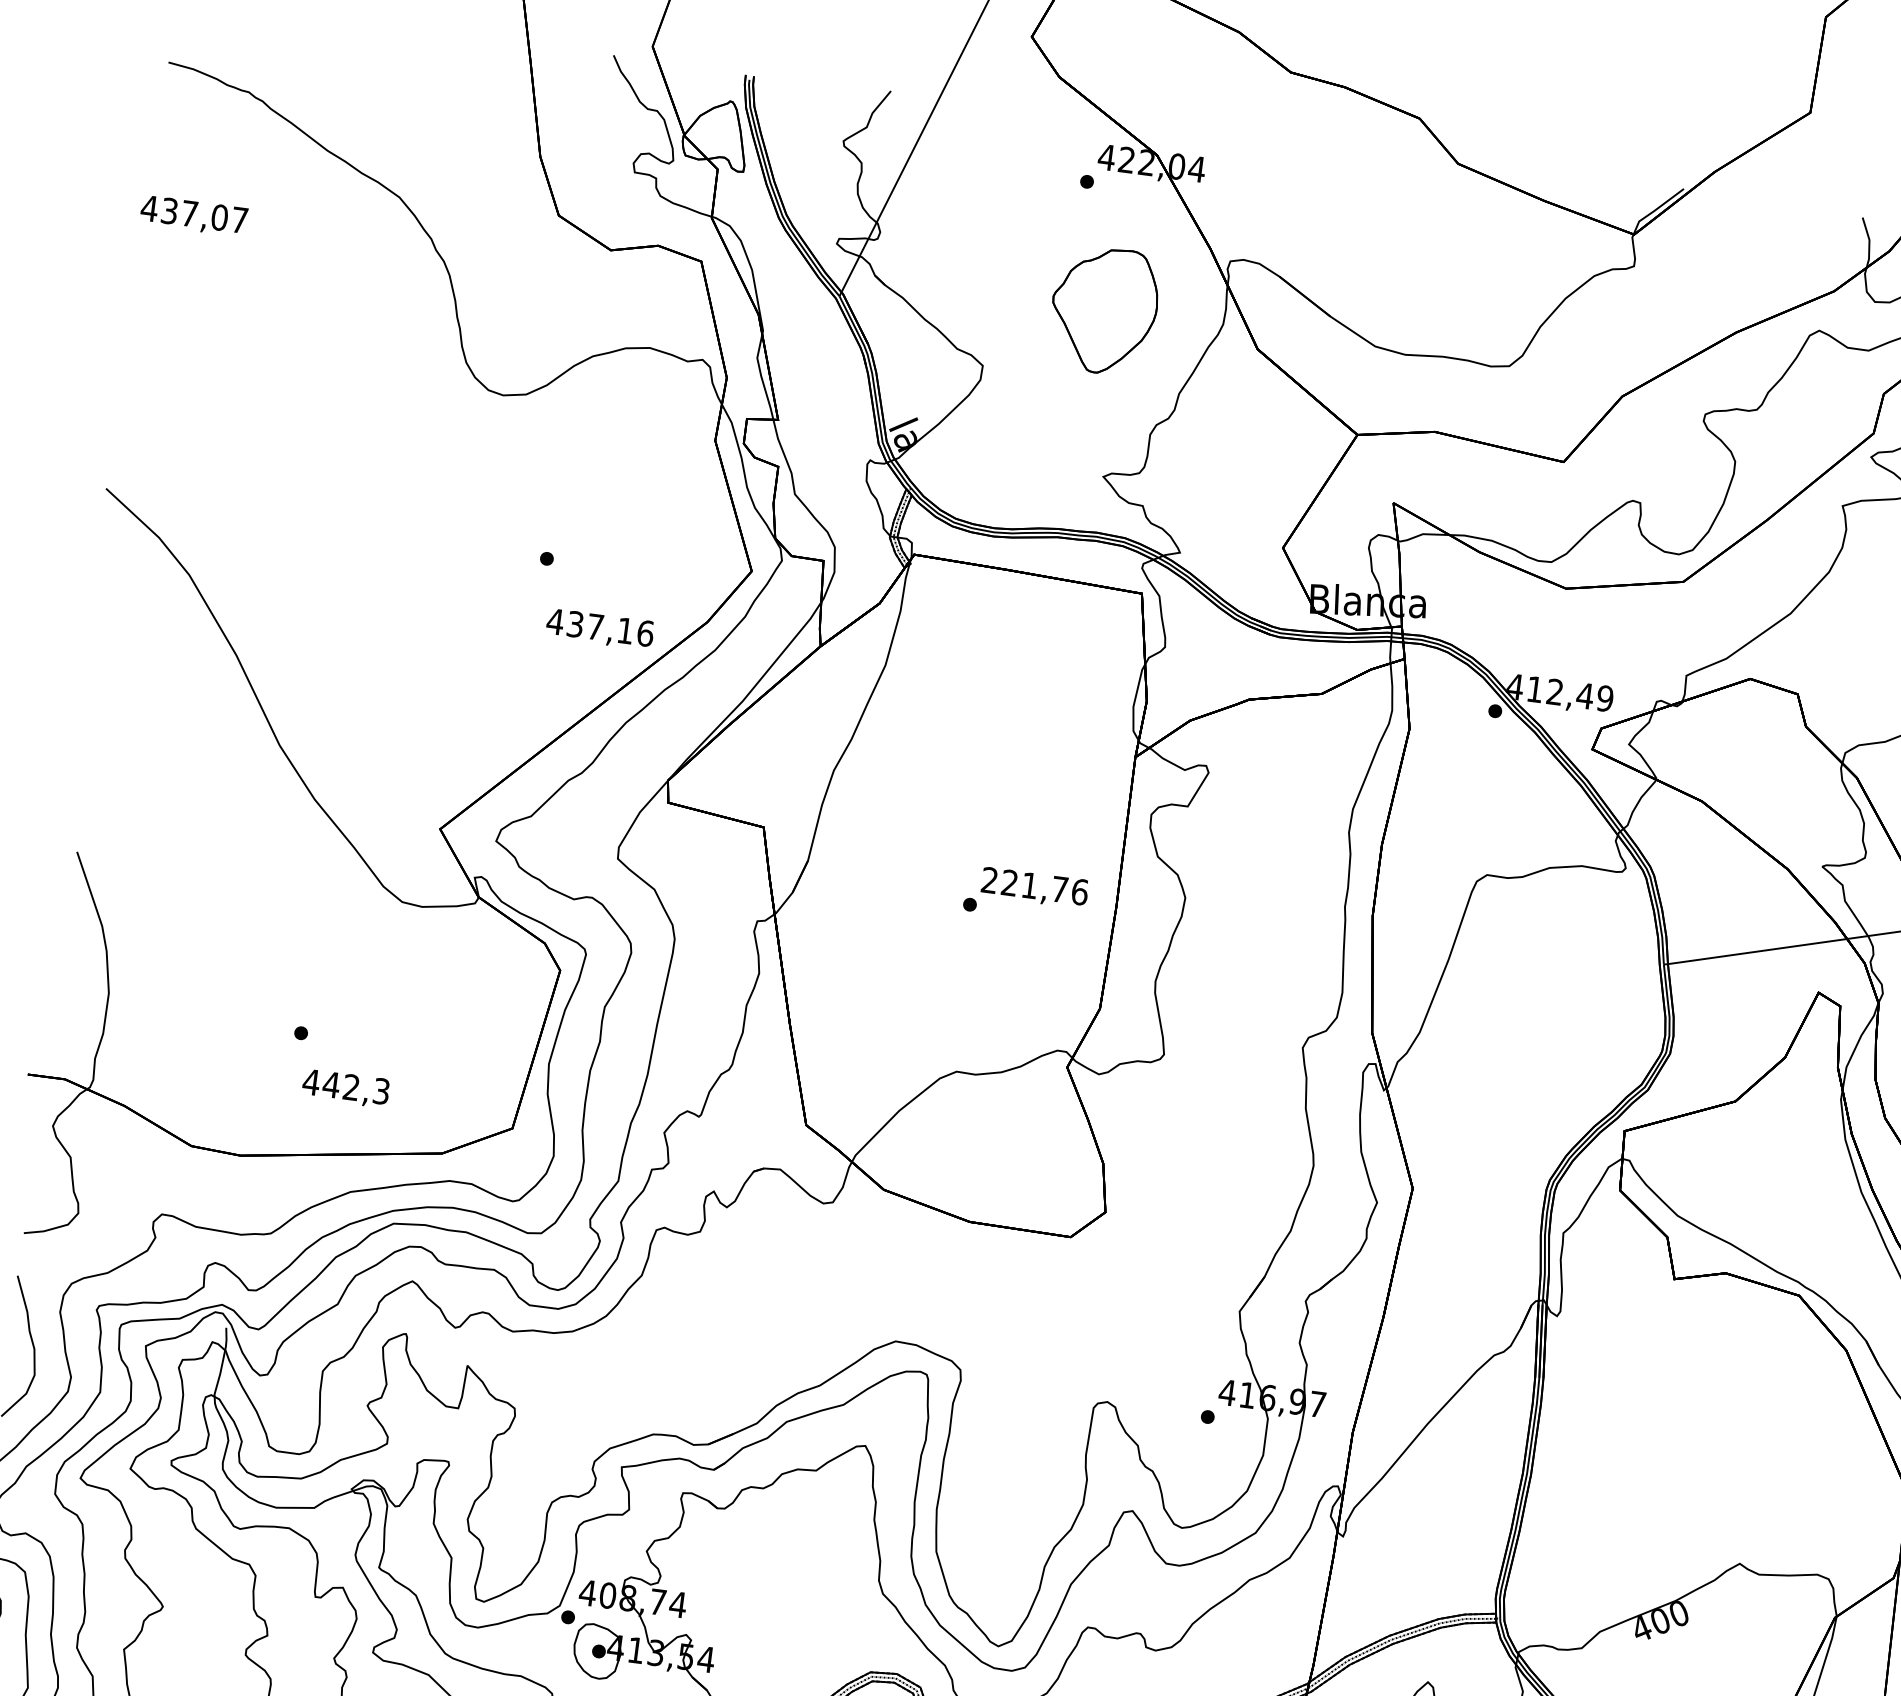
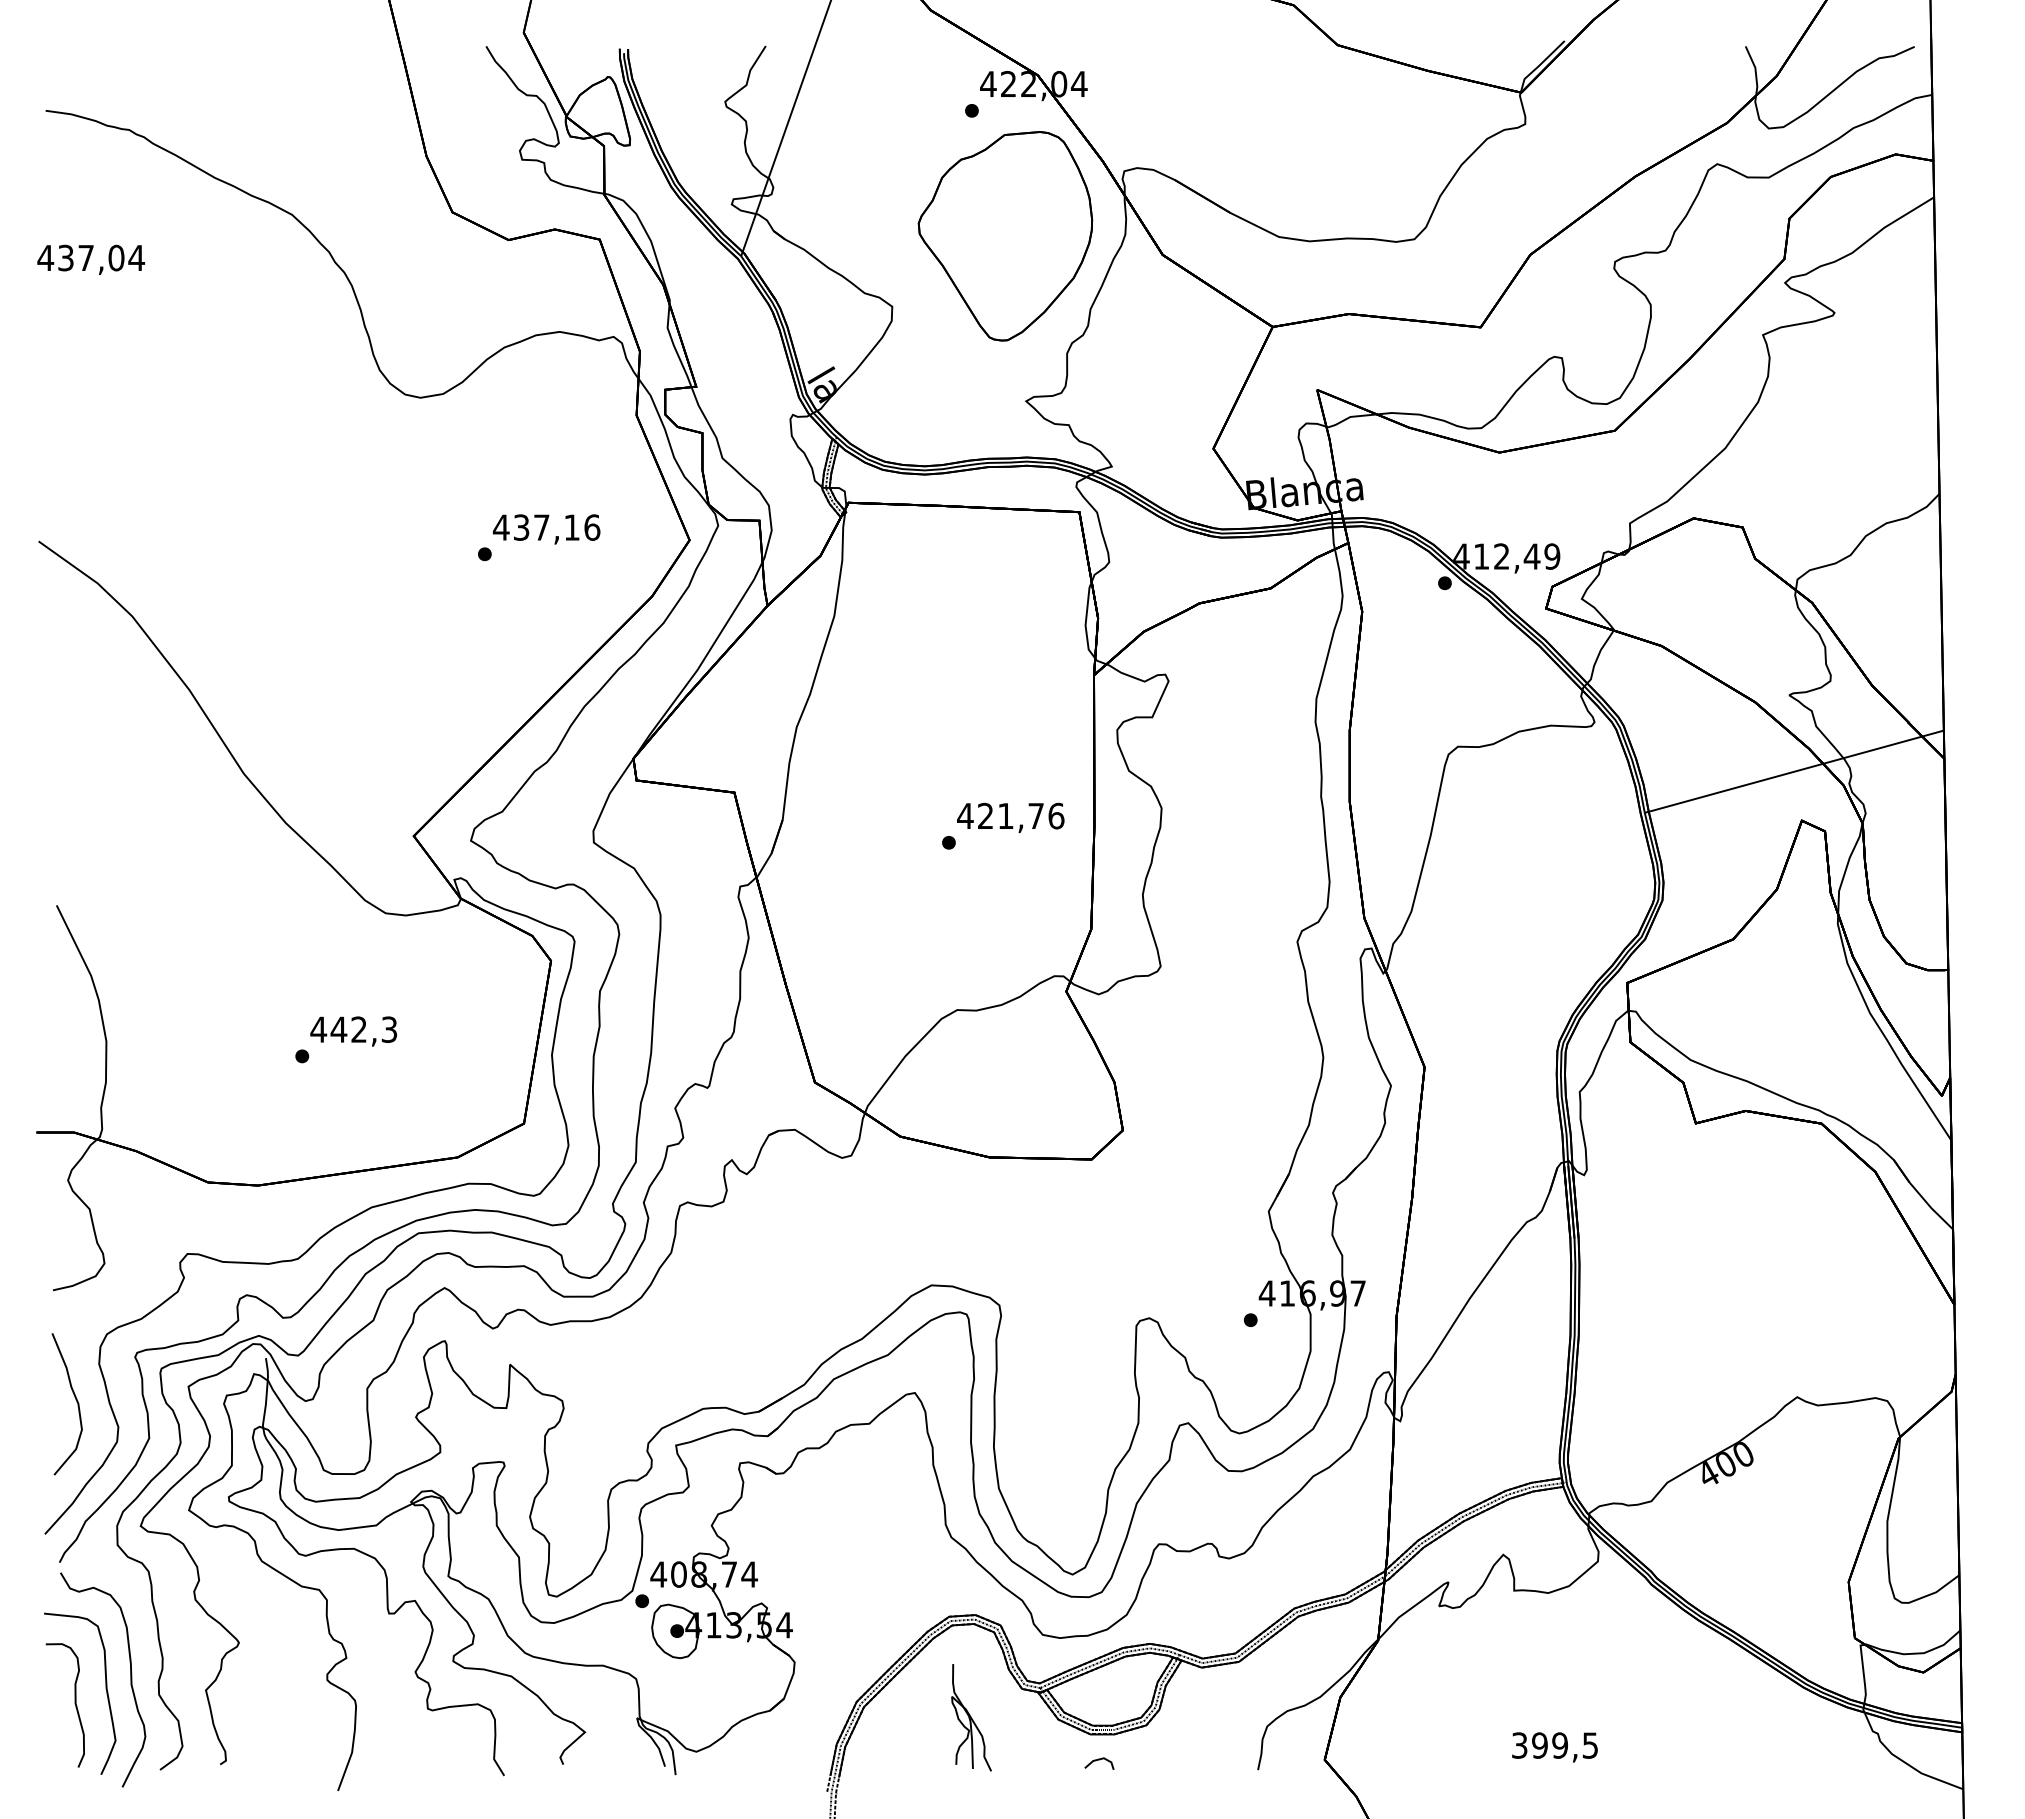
text: (239, 219) -> (136, 257), 437,07 -> 437,04
part: (1104, 310) -> (1005, 236), size x1.67
text: (599, 629) -> (546, 529), moved
text: (989, 879) -> (965, 815), 221,76 -> 421,76
text: (345, 1088) -> (353, 1031), moved

